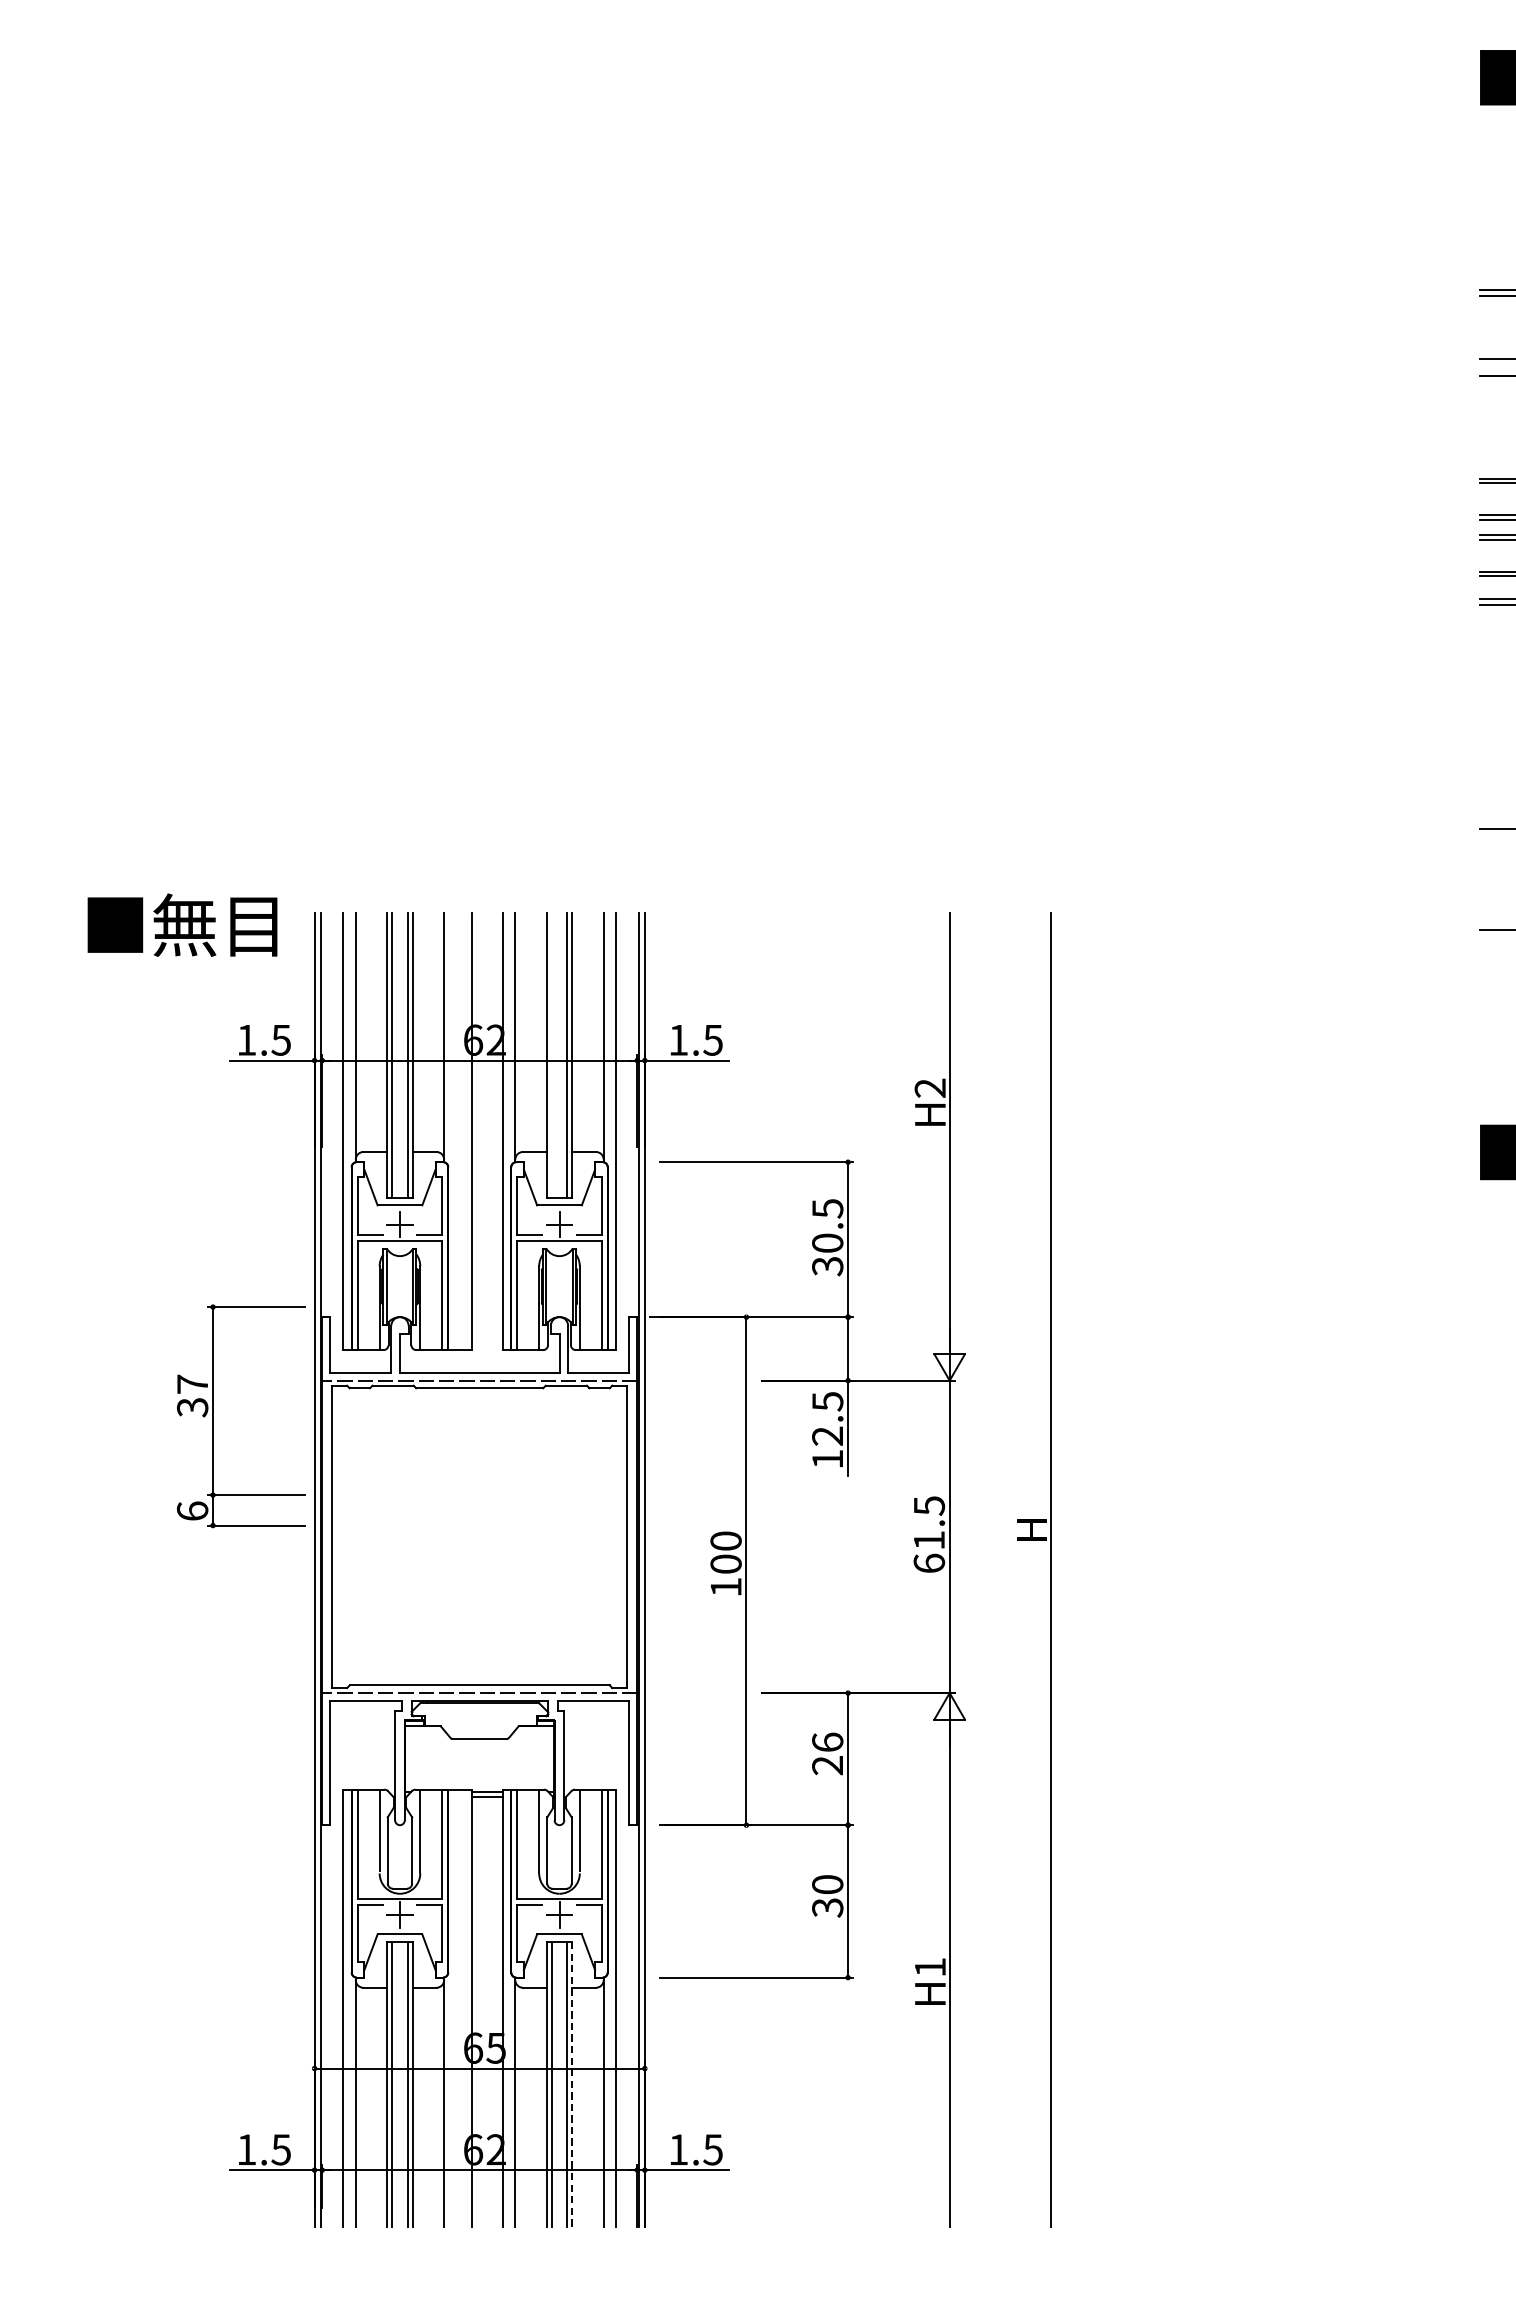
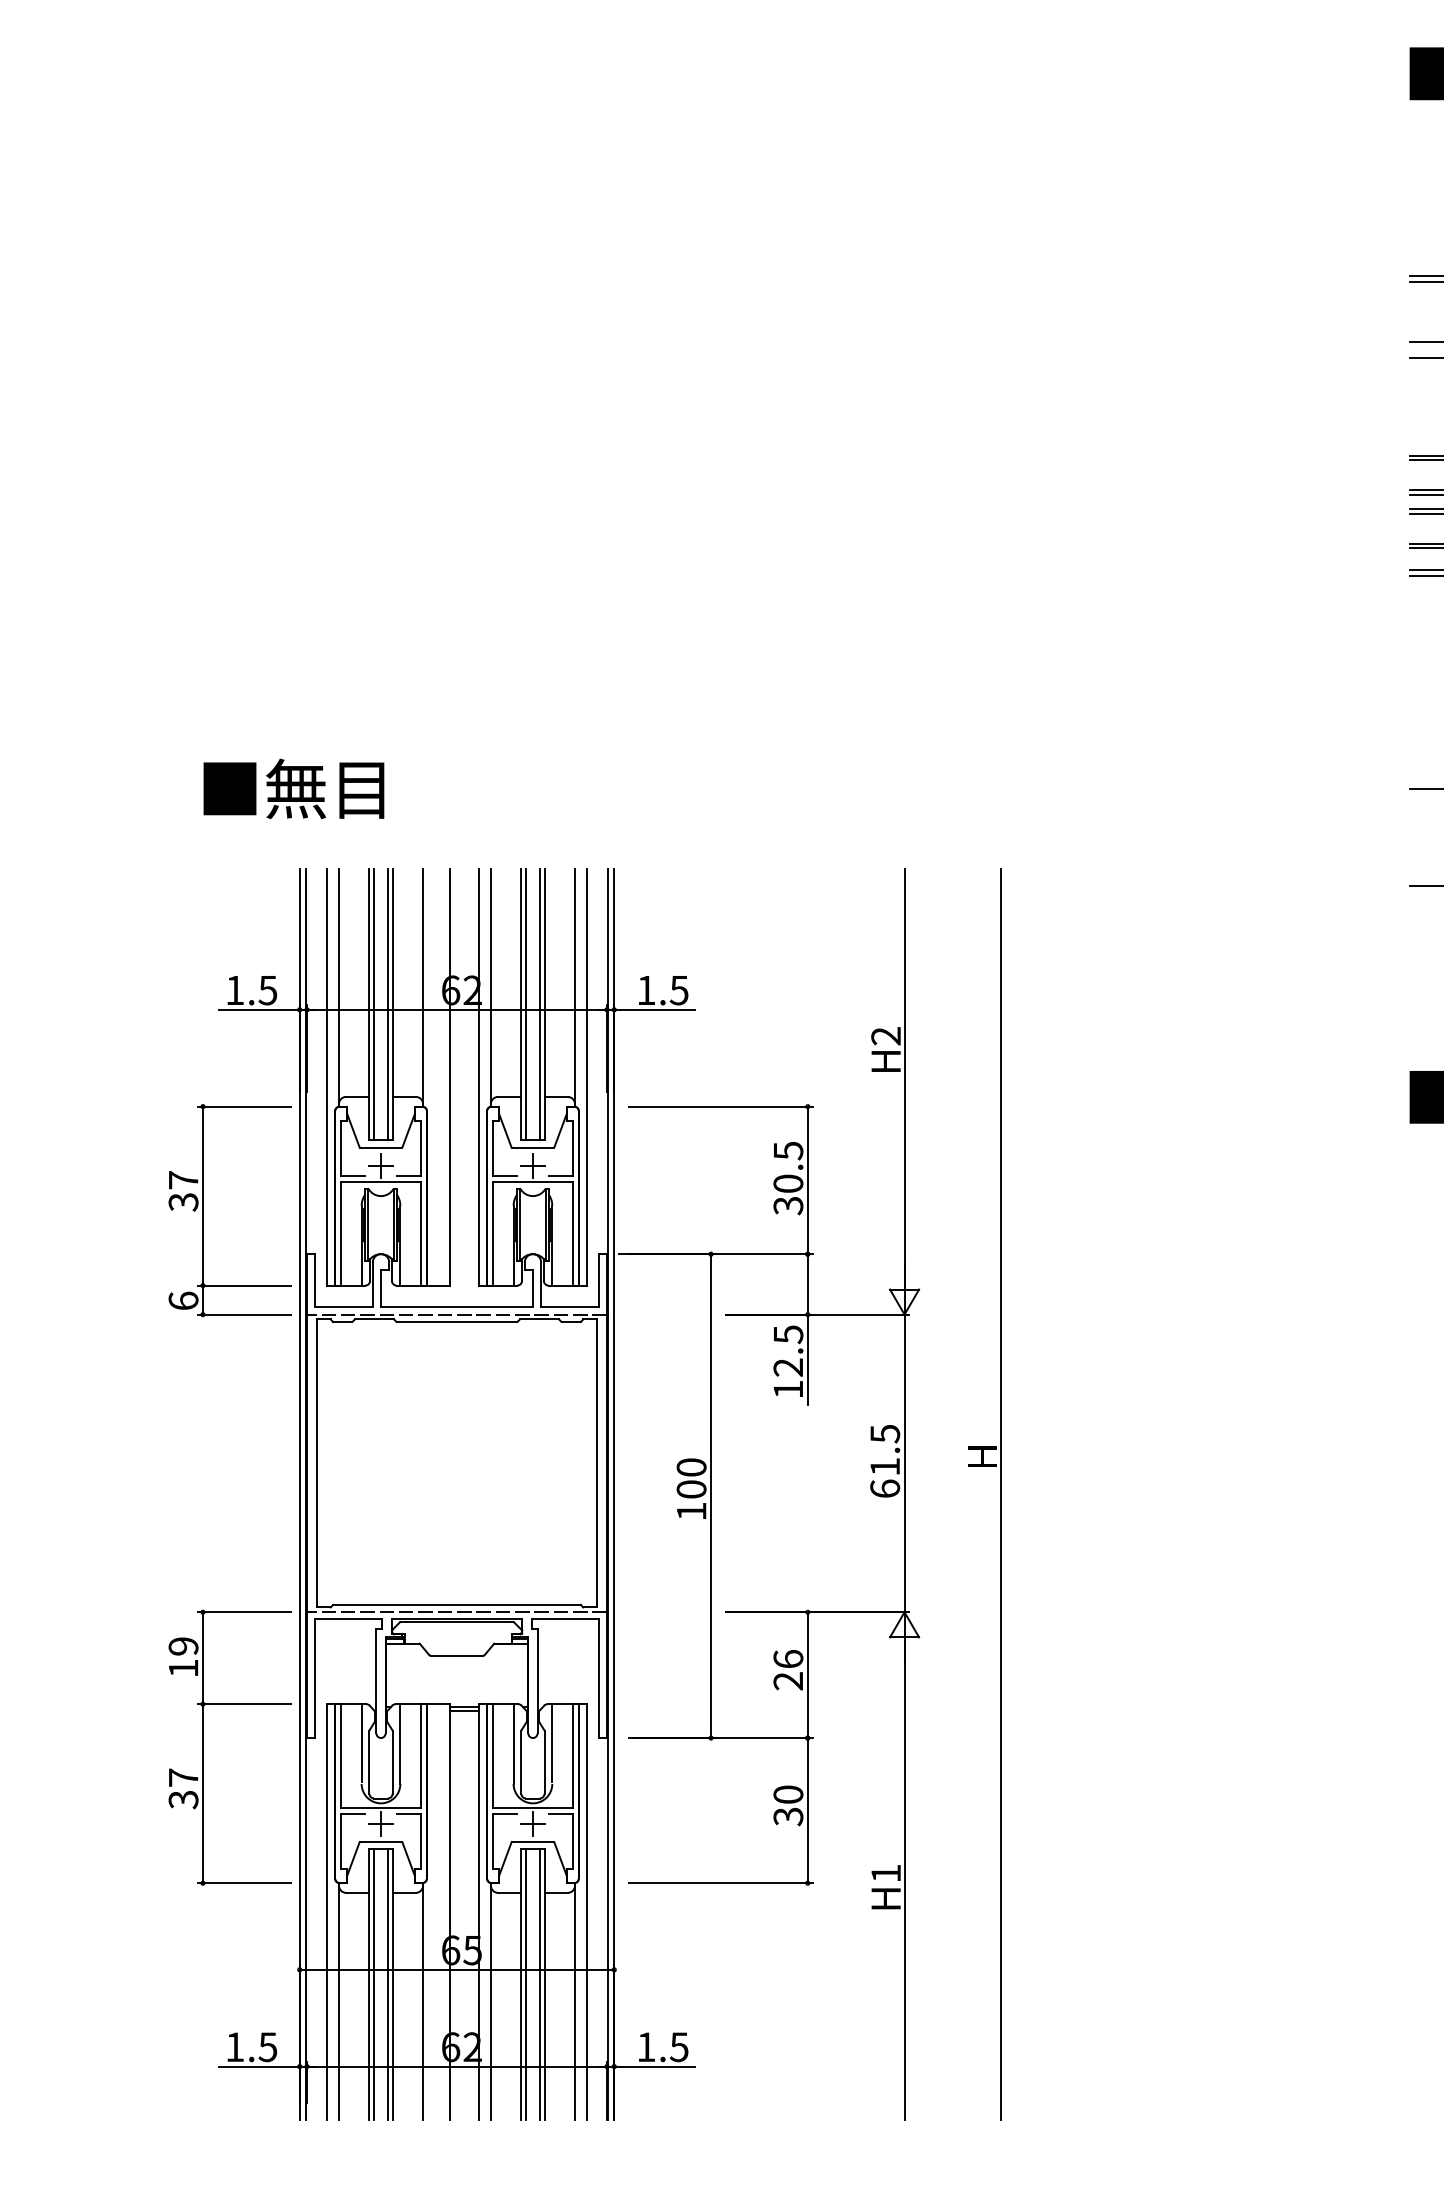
text: (182, 924) -> (293, 788), moved
line: (551, 1054) -> (525, 1004), added
part: (213, 1416) -> (203, 1210), moved
part: (213, 1835) -> (203, 1747), added
line: (572, 2083) -> (545, 1984), dashed -> solid

